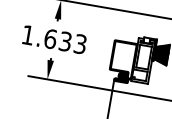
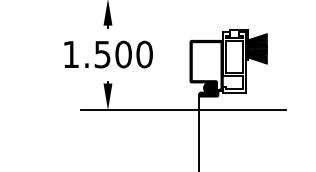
text: (65, 41) -> (123, 54), 1.633 -> 1.500

